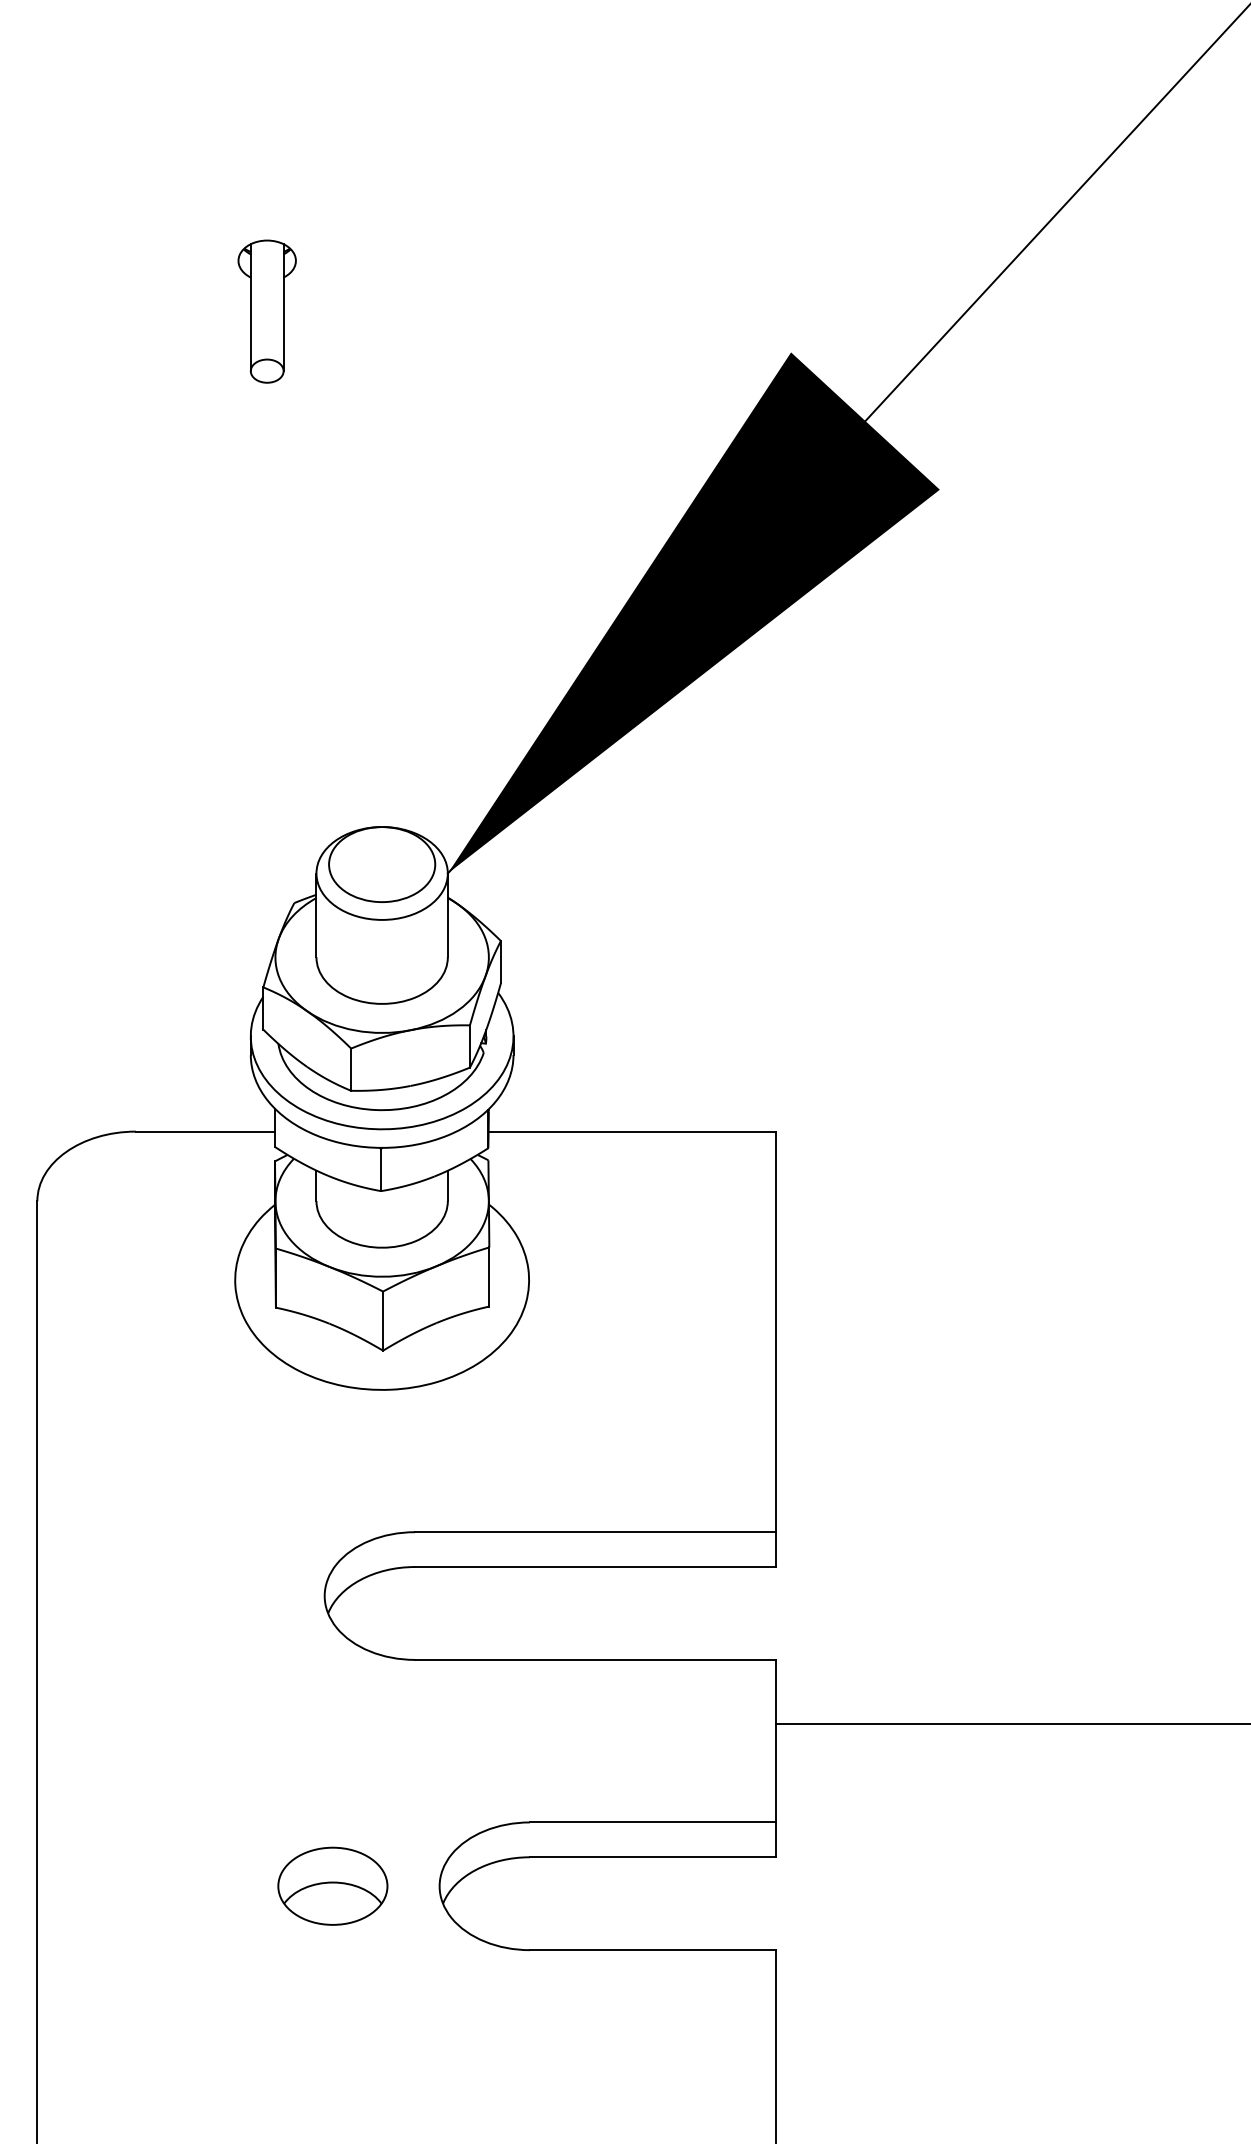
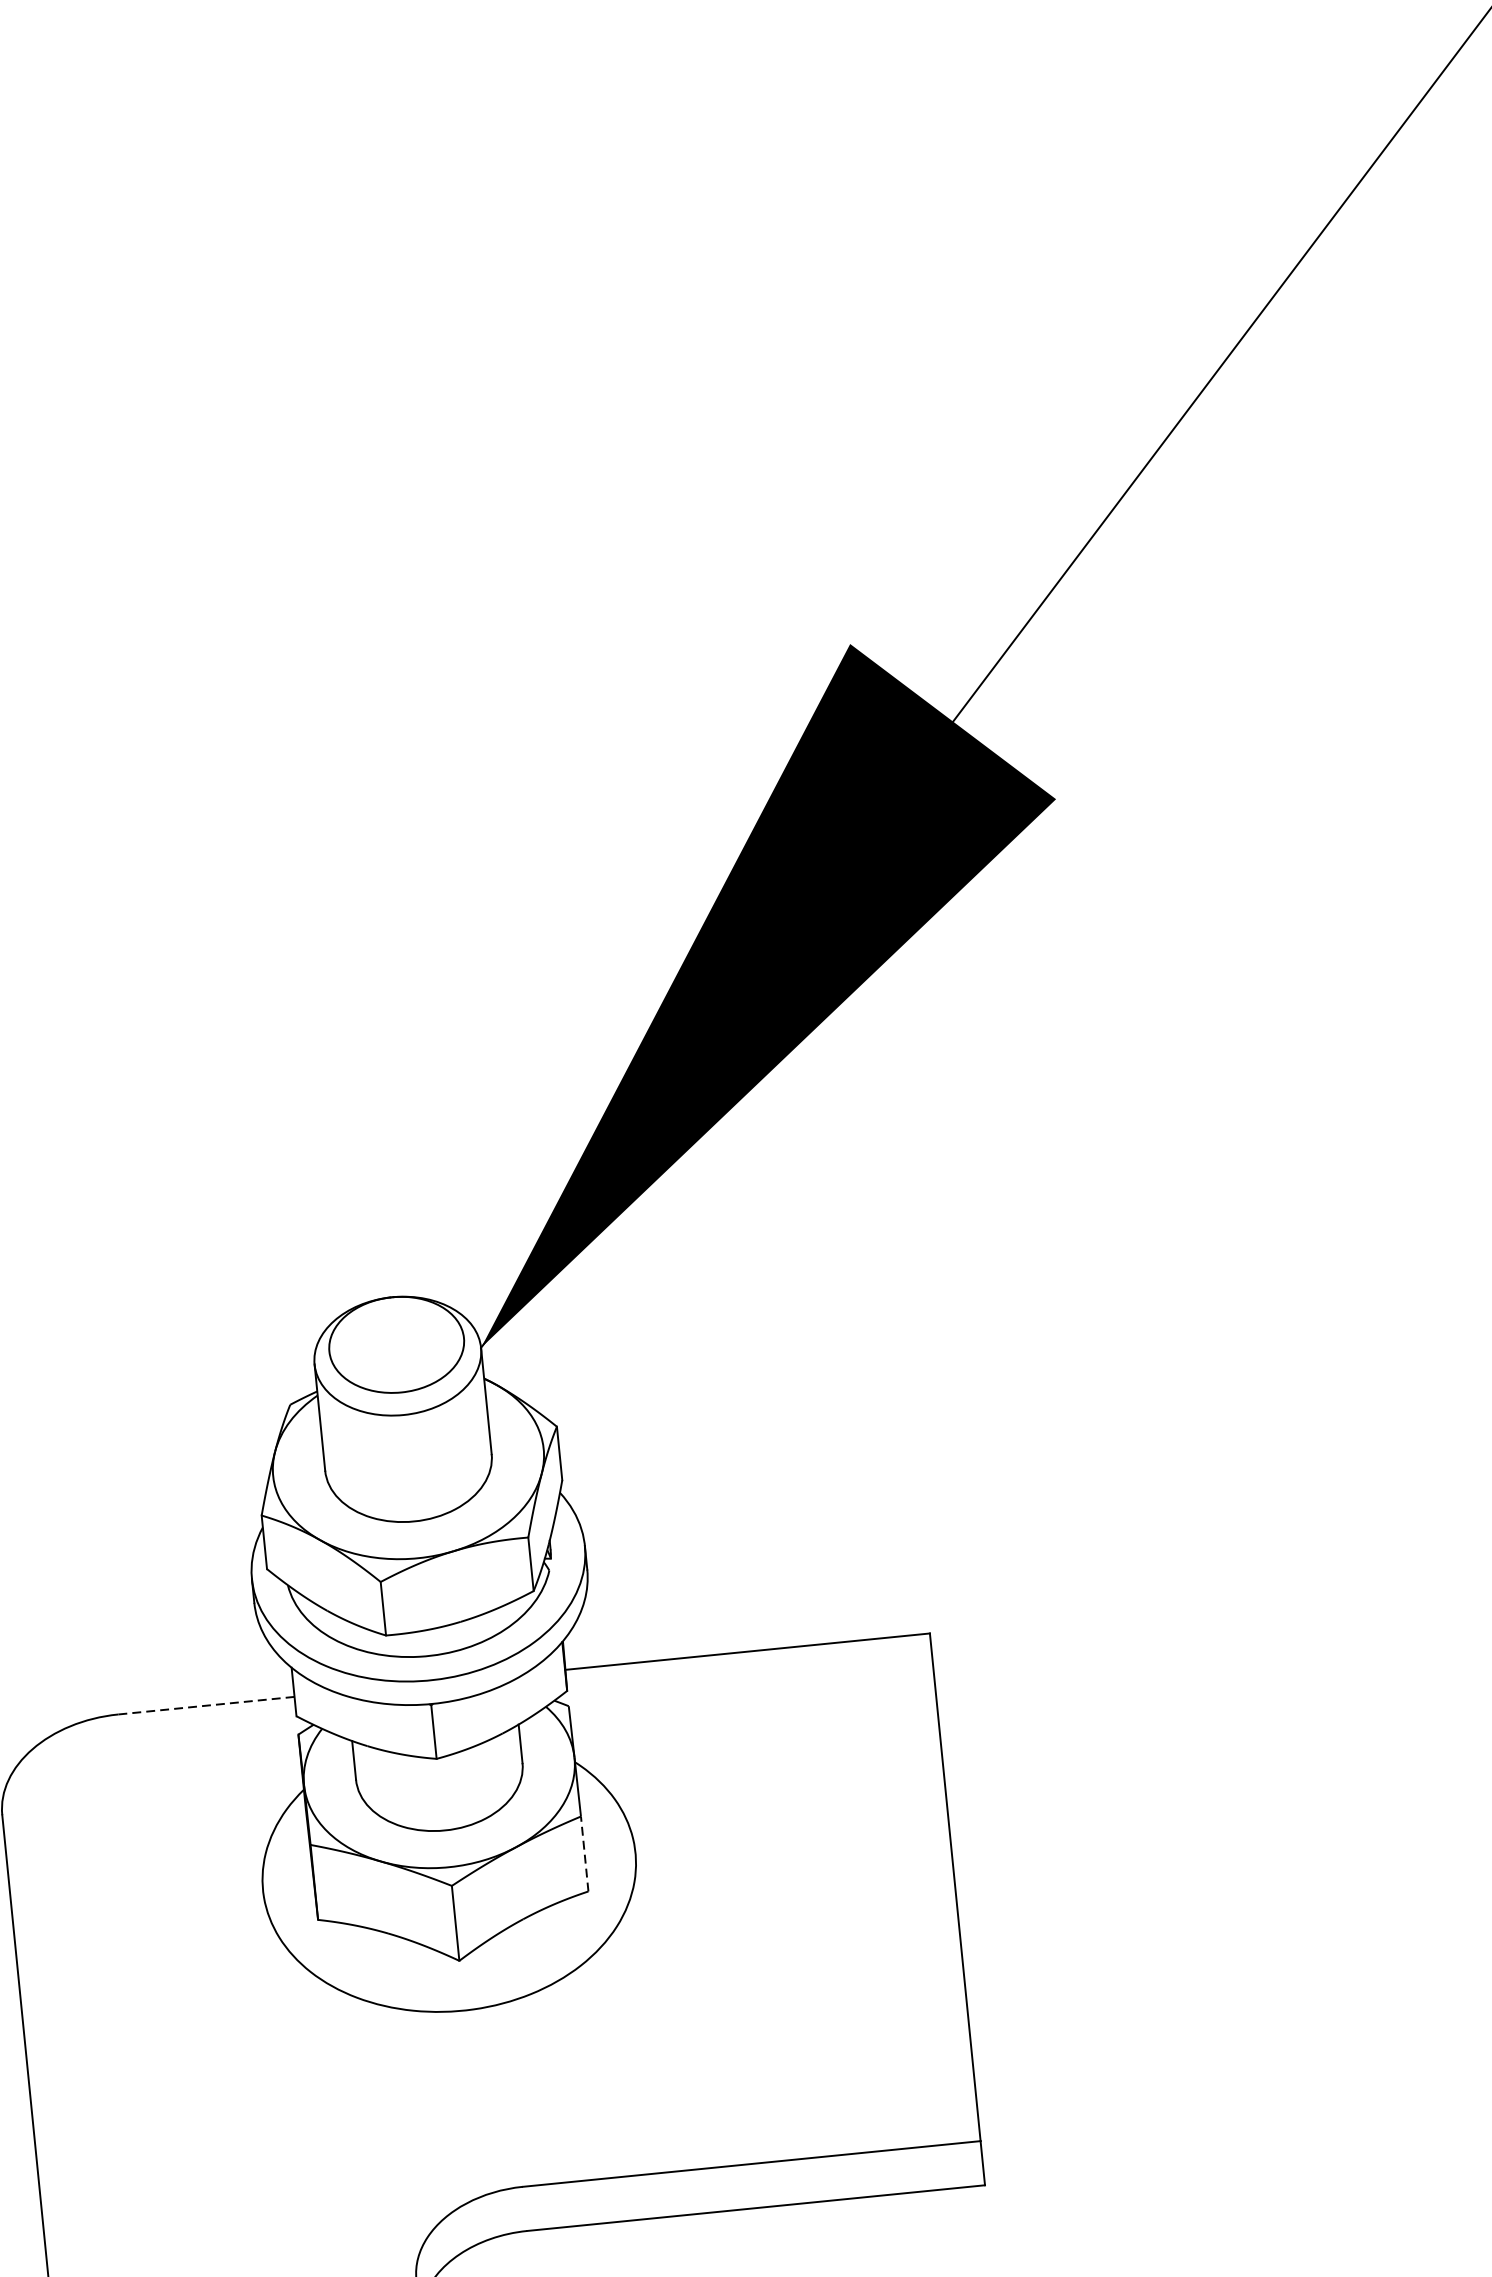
part: (266, 311) -> (180, 658), removed
line: (205, 1131) -> (206, 1705), solid -> dashed
line: (489, 1276) -> (584, 1853), solid -> dashed

